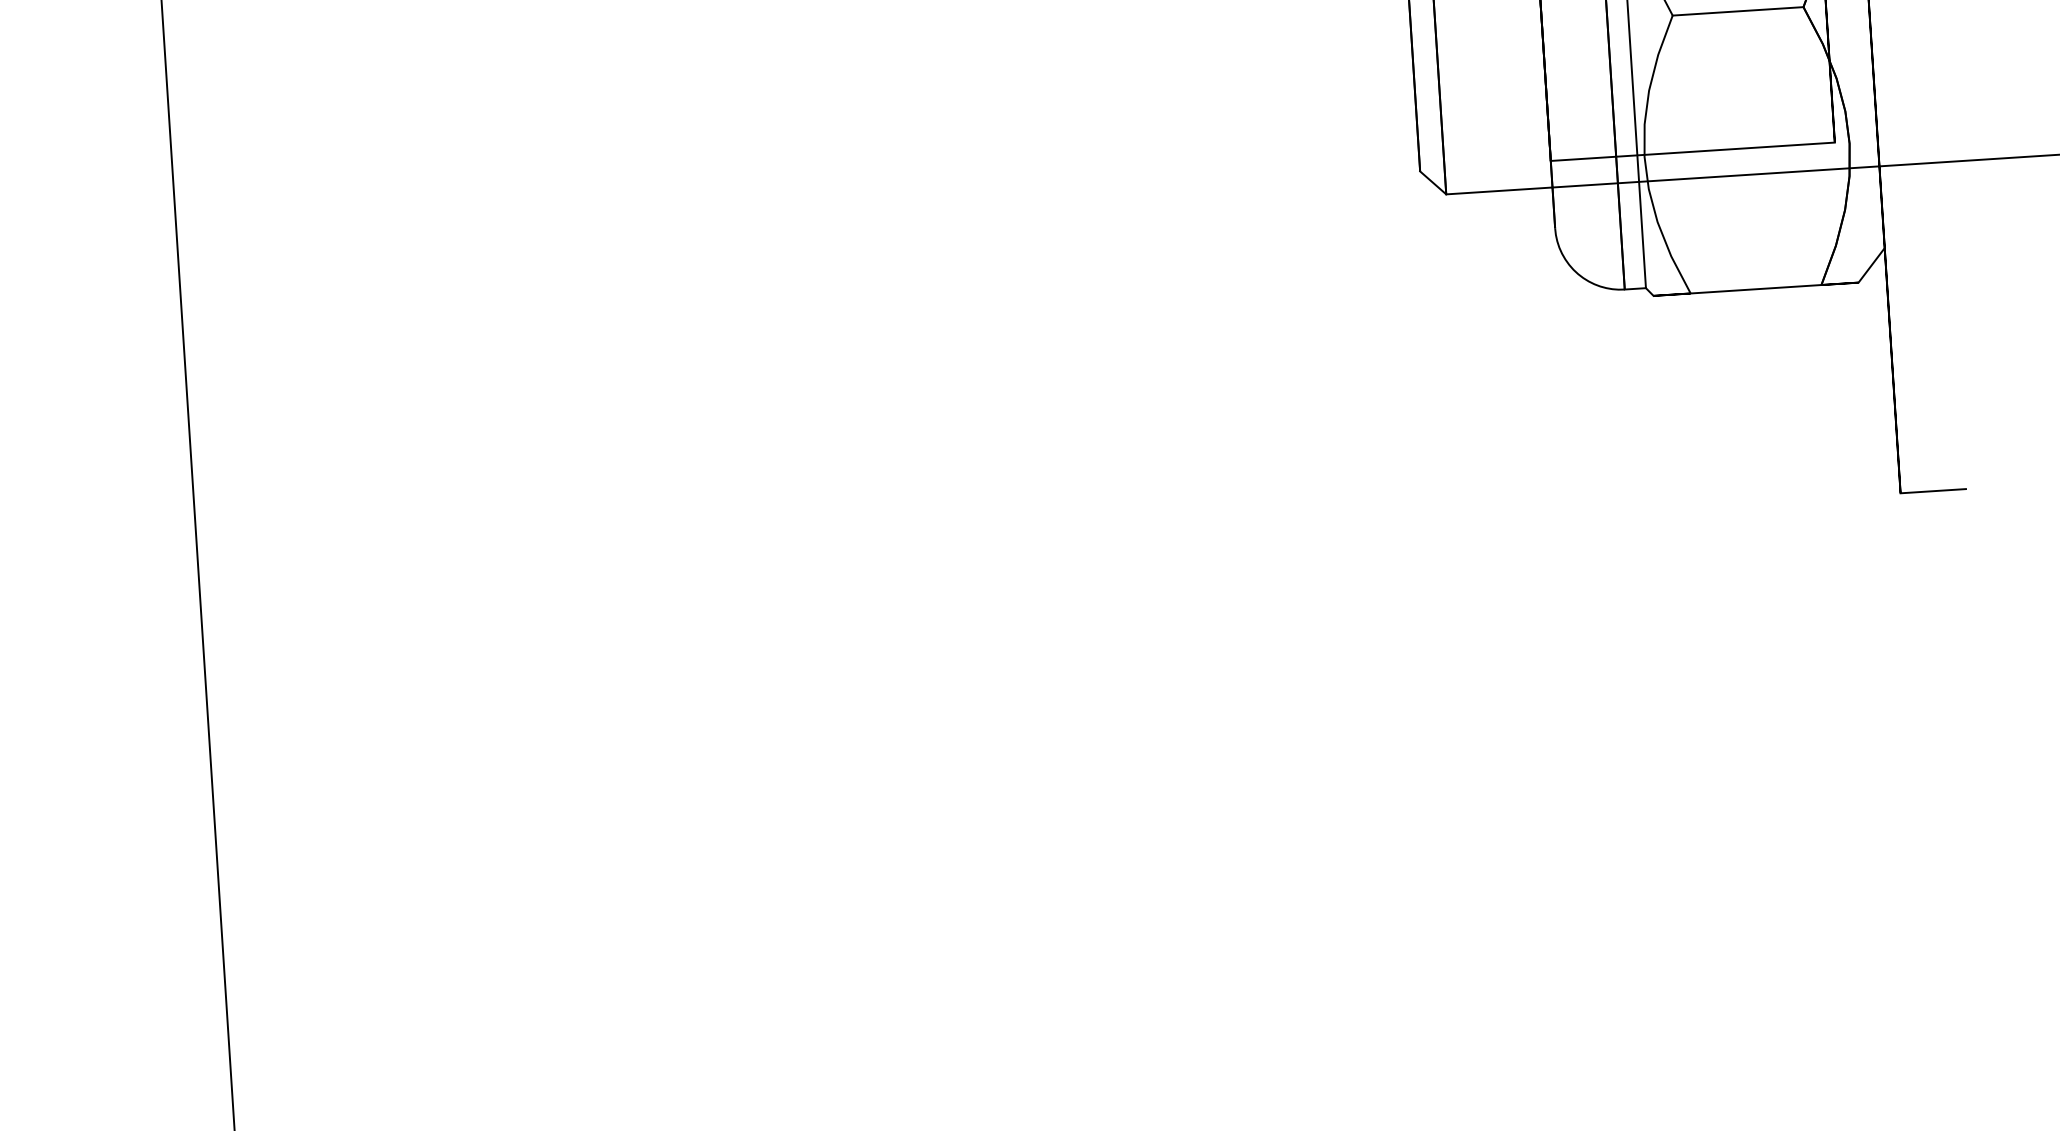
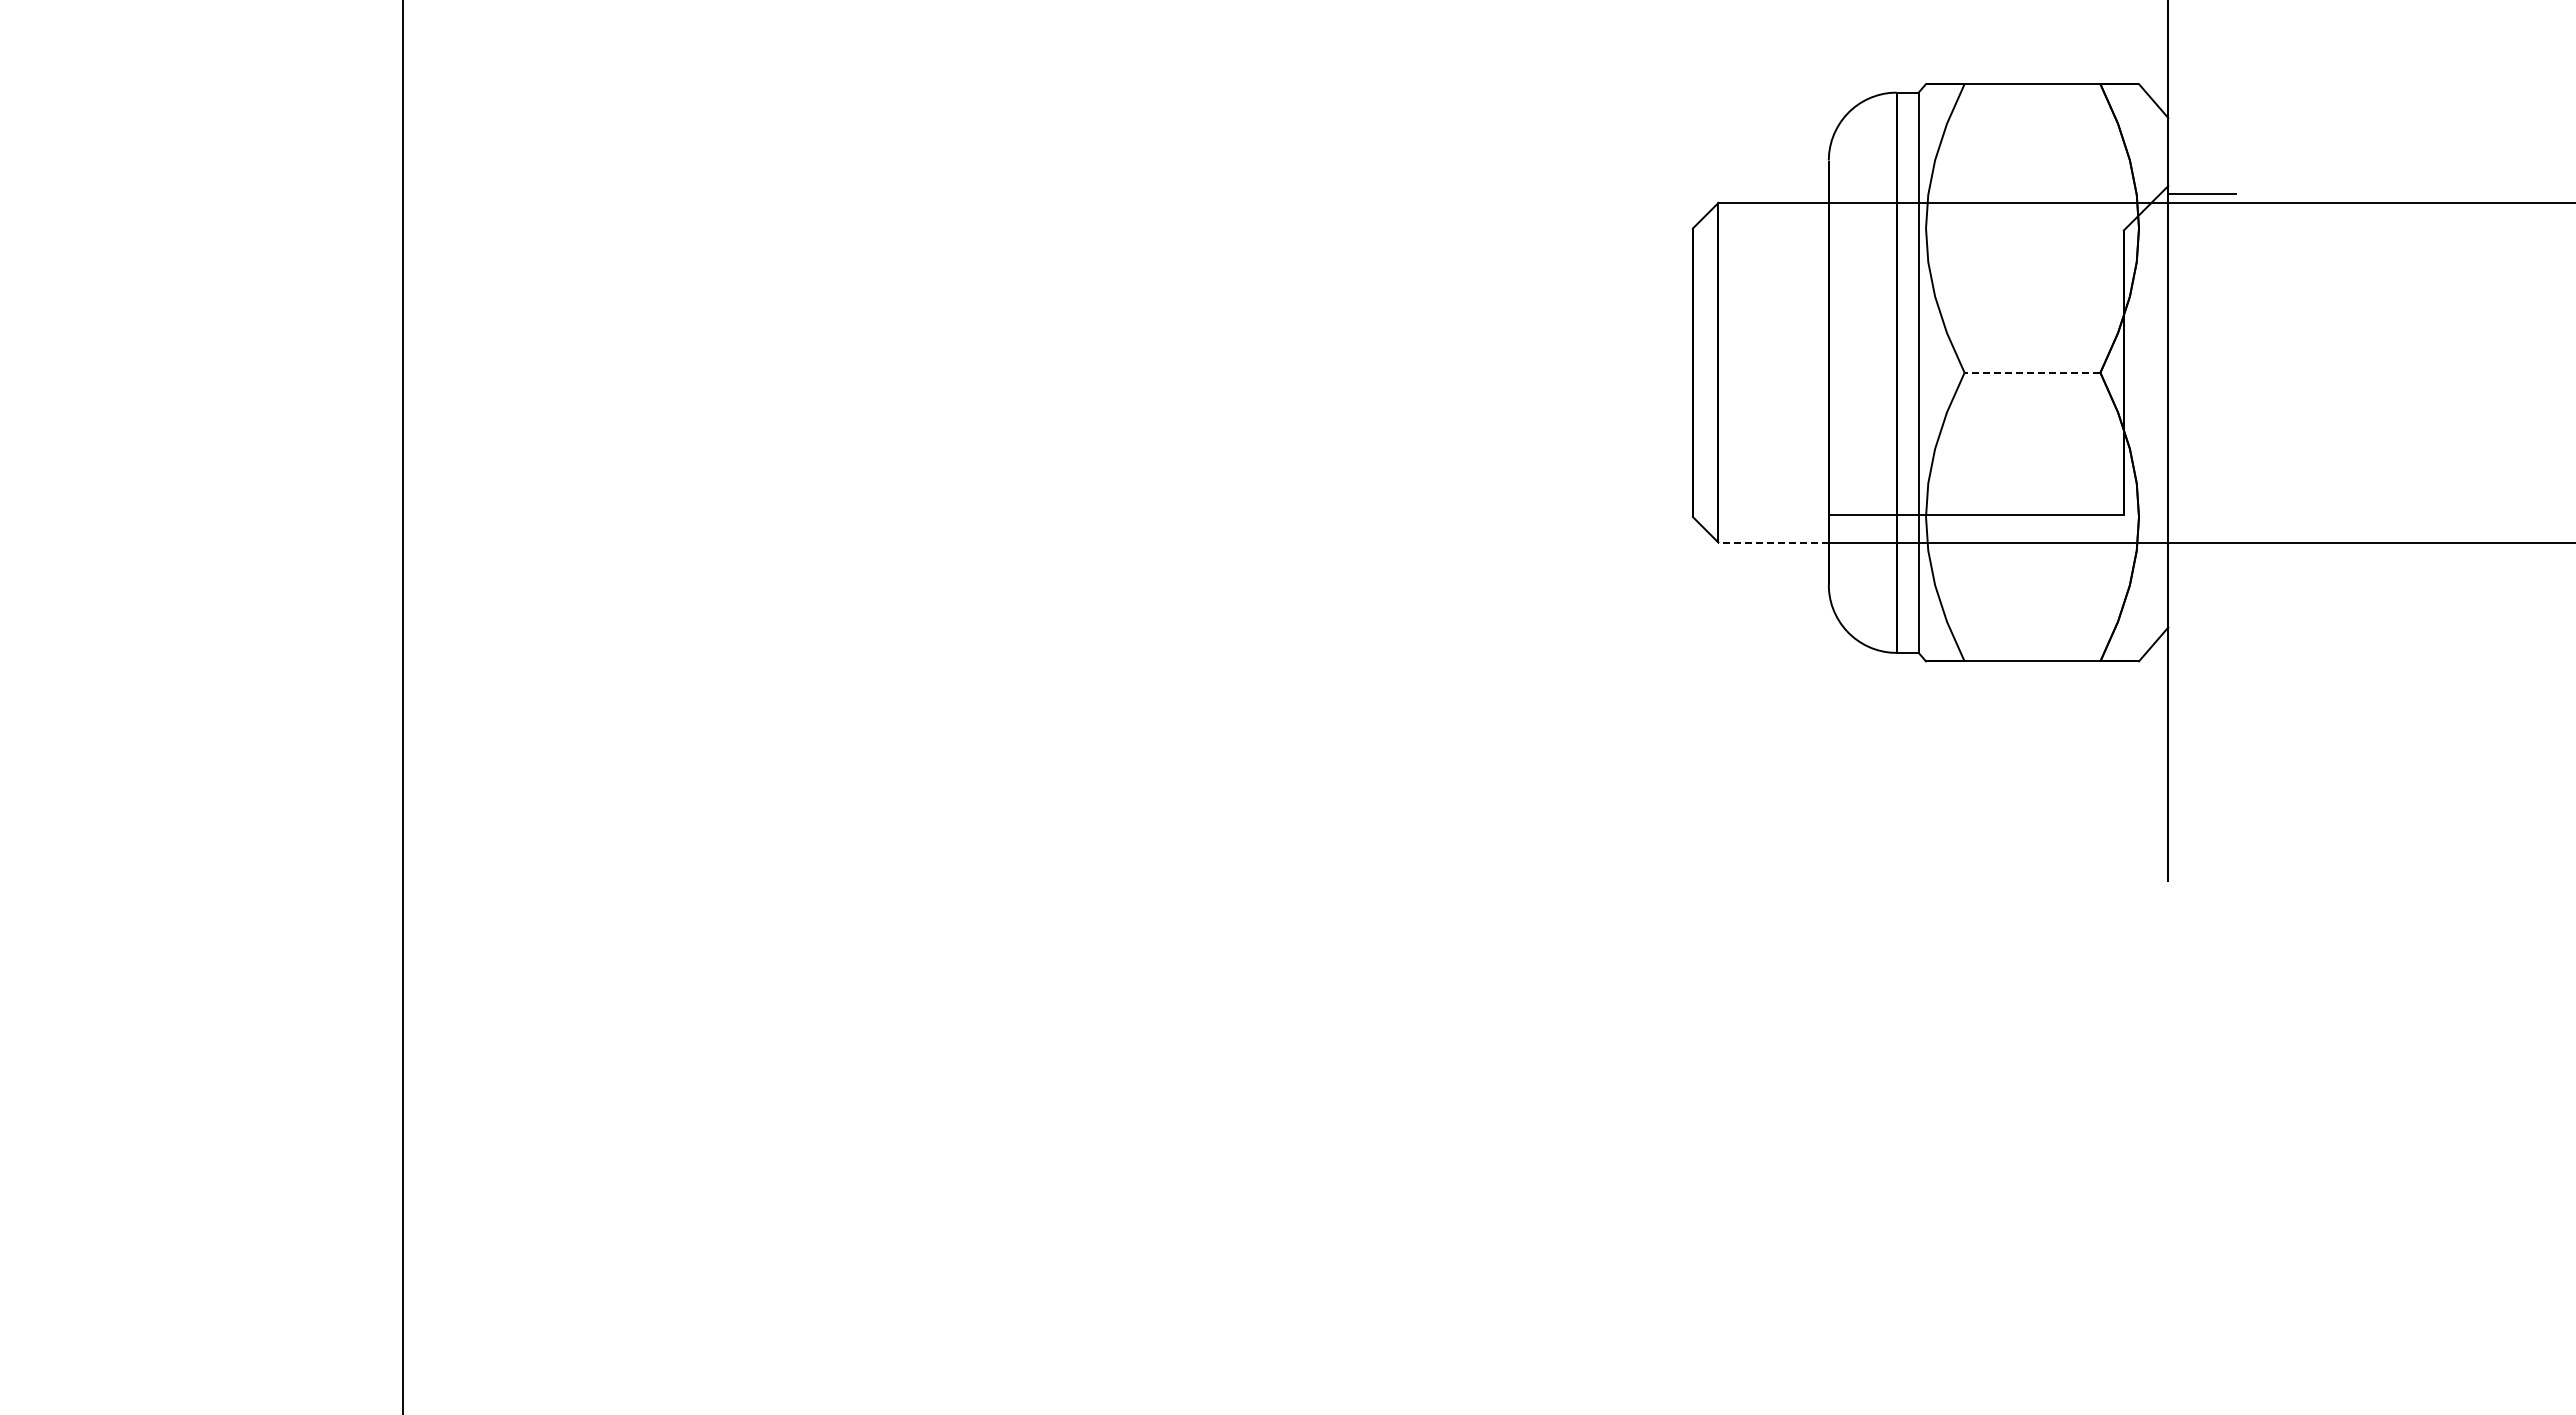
line: (1738, 11) -> (2032, 372), solid -> dashed
line: (1499, 190) -> (1773, 542), solid -> dashed
line: (1933, 491) -> (2202, 882), removed

